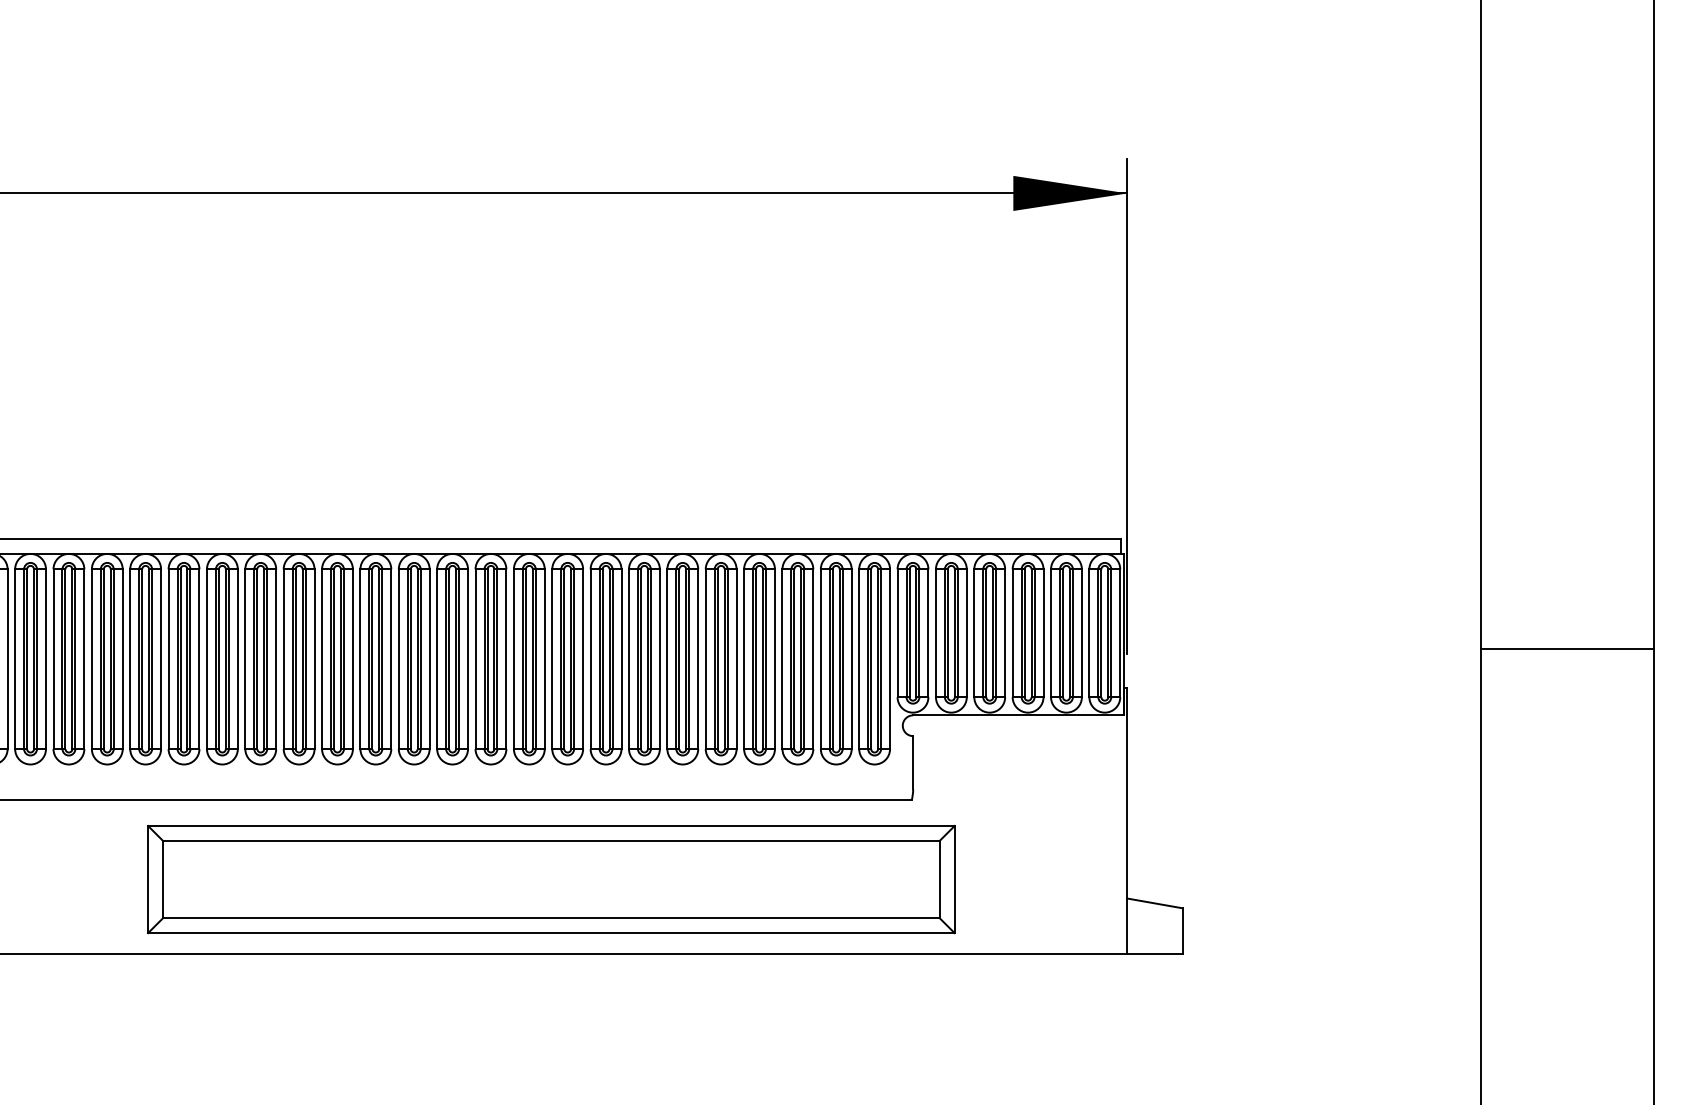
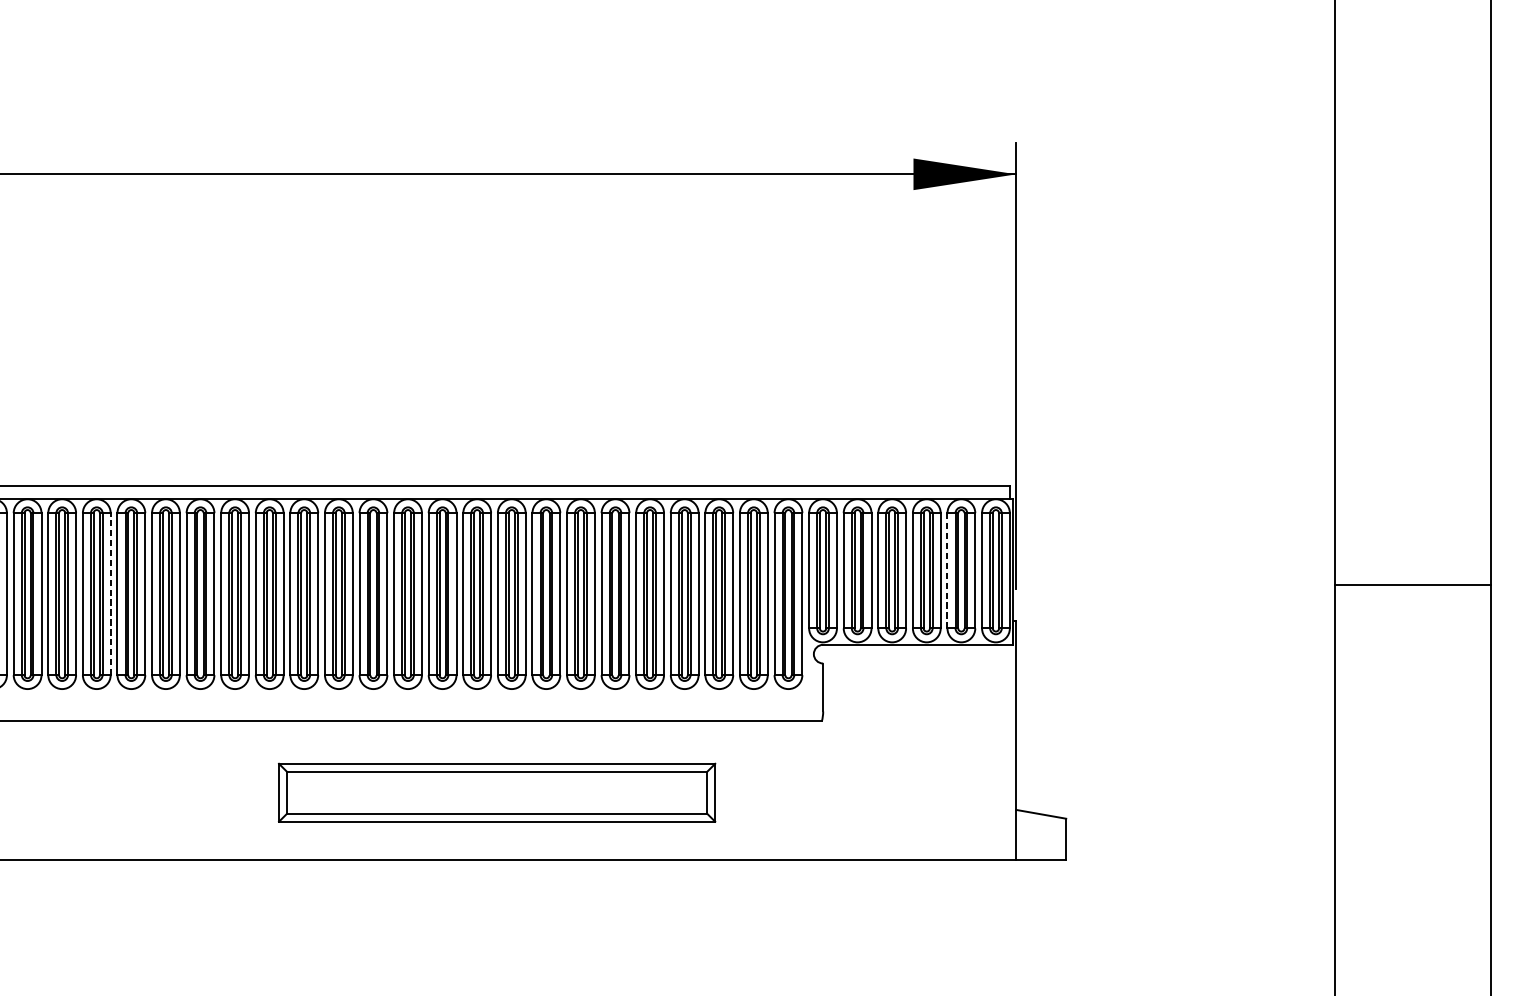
line: (1051, 633) -> (947, 571), solid -> dashed
line: (122, 659) -> (110, 594), solid -> dashed
part: (551, 879) -> (497, 792), size x0.6

